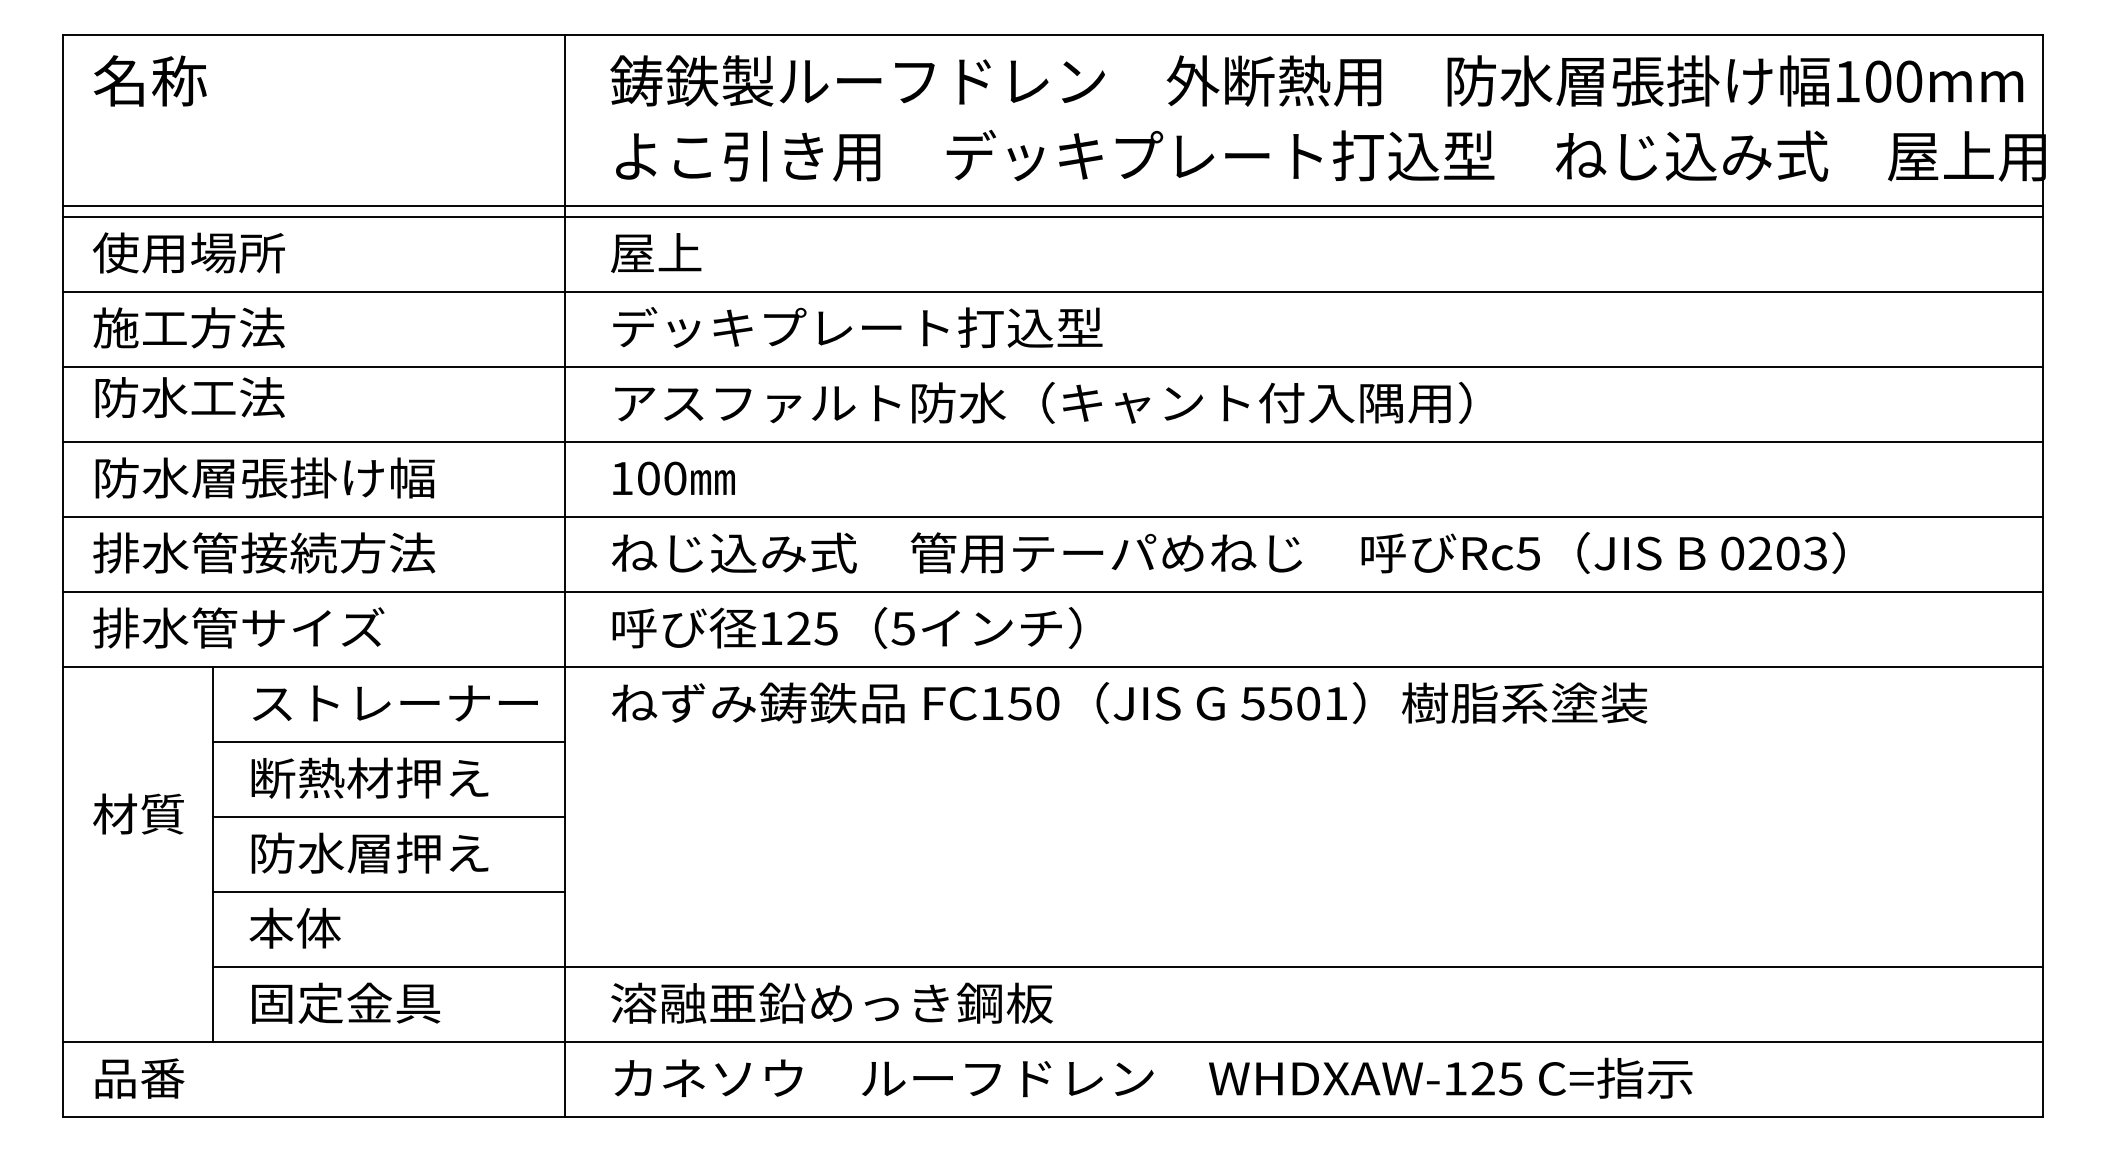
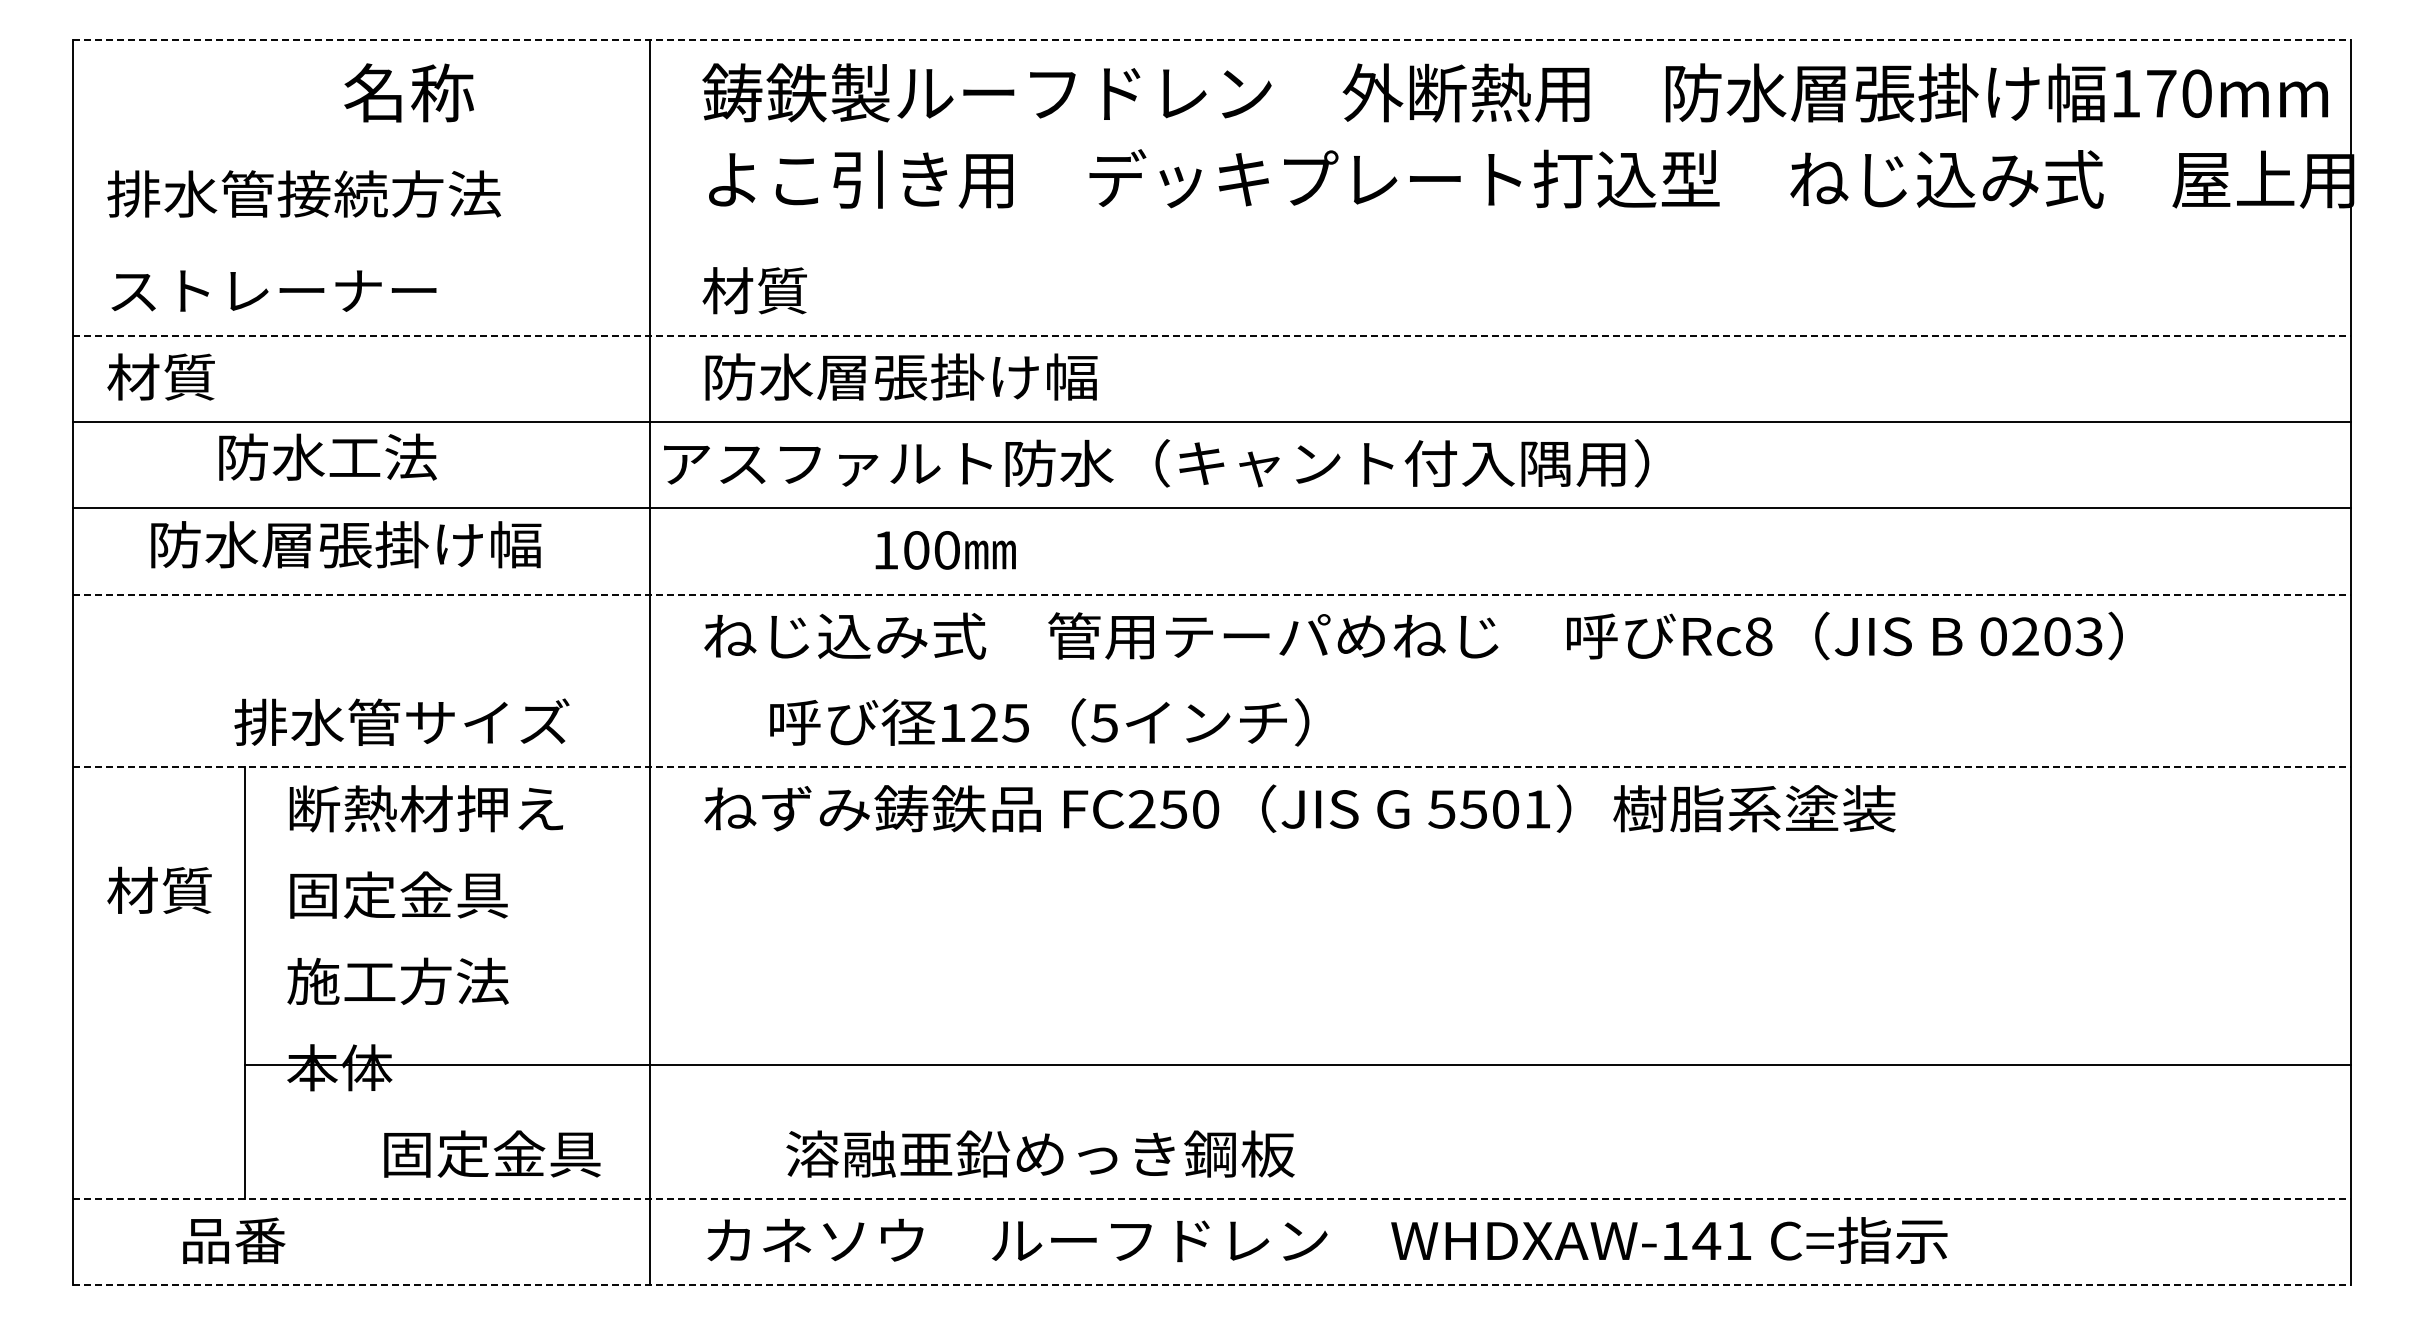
line: (1053, 34) -> (1212, 39), solid -> dashed
text: (149, 80) -> (408, 92), moved
text: (1878, 81) -> (2161, 93), 100mm -> 170mm
line: (1052, 205) -> (1211, 236), removed
line: (1052, 217) -> (1211, 249), removed
text: (235, 252) -> (271, 290), 使用場所 -> ストレーナー
text: (655, 252) -> (754, 290), 屋上 -> 材質
line: (1053, 291) -> (1212, 335), solid -> dashed
text: (188, 327) -> (217, 376), 施工方法 -> 材質
text: (857, 327) -> (986, 376), デッキプレート打込型 -> 防水層張掛け幅
text: (189, 396) -> (327, 456), moved
text: (1043, 403) -> (1156, 463), moved
text: (265, 477) -> (346, 544), moved
text: (673, 478) -> (945, 550), moved
line: (1053, 516) -> (1212, 594), solid -> dashed
text: (263, 552) -> (303, 193), moved
text: (1528, 553) -> (1758, 636), Rc5 -> Rc8
line: (1052, 592) -> (1211, 681), removed
text: (238, 627) -> (401, 721), moved
text: (846, 628) -> (1039, 722), moved
line: (1053, 667) -> (1212, 767), solid -> dashed
text: (394, 702) -> (454, 808), ストレーナー -> 断熱材押え
text: (992, 703) -> (1142, 809), FC150 -> FC250
line: (387, 741) -> (446, 853), removed
text: (369, 777) -> (425, 894), 断熱材押え -> 固定金具
text: (138, 813) -> (159, 889), moved
line: (387, 817) -> (446, 940), removed
text: (368, 852) -> (424, 980), 防水層押え -> 施工方法
line: (387, 892) -> (446, 1026), removed
line: (1127, 967) -> (1297, 1064), moved
text: (346, 1002) -> (492, 1153), moved
text: (832, 1002) -> (1040, 1153), moved
line: (1053, 1042) -> (1212, 1199), solid -> dashed
text: (140, 1078) -> (234, 1240), moved
text: (1496, 1078) -> (1721, 1240), WHDXAW-125 -> WHDXAW-141
line: (1053, 1117) -> (1212, 1285), solid -> dashed

